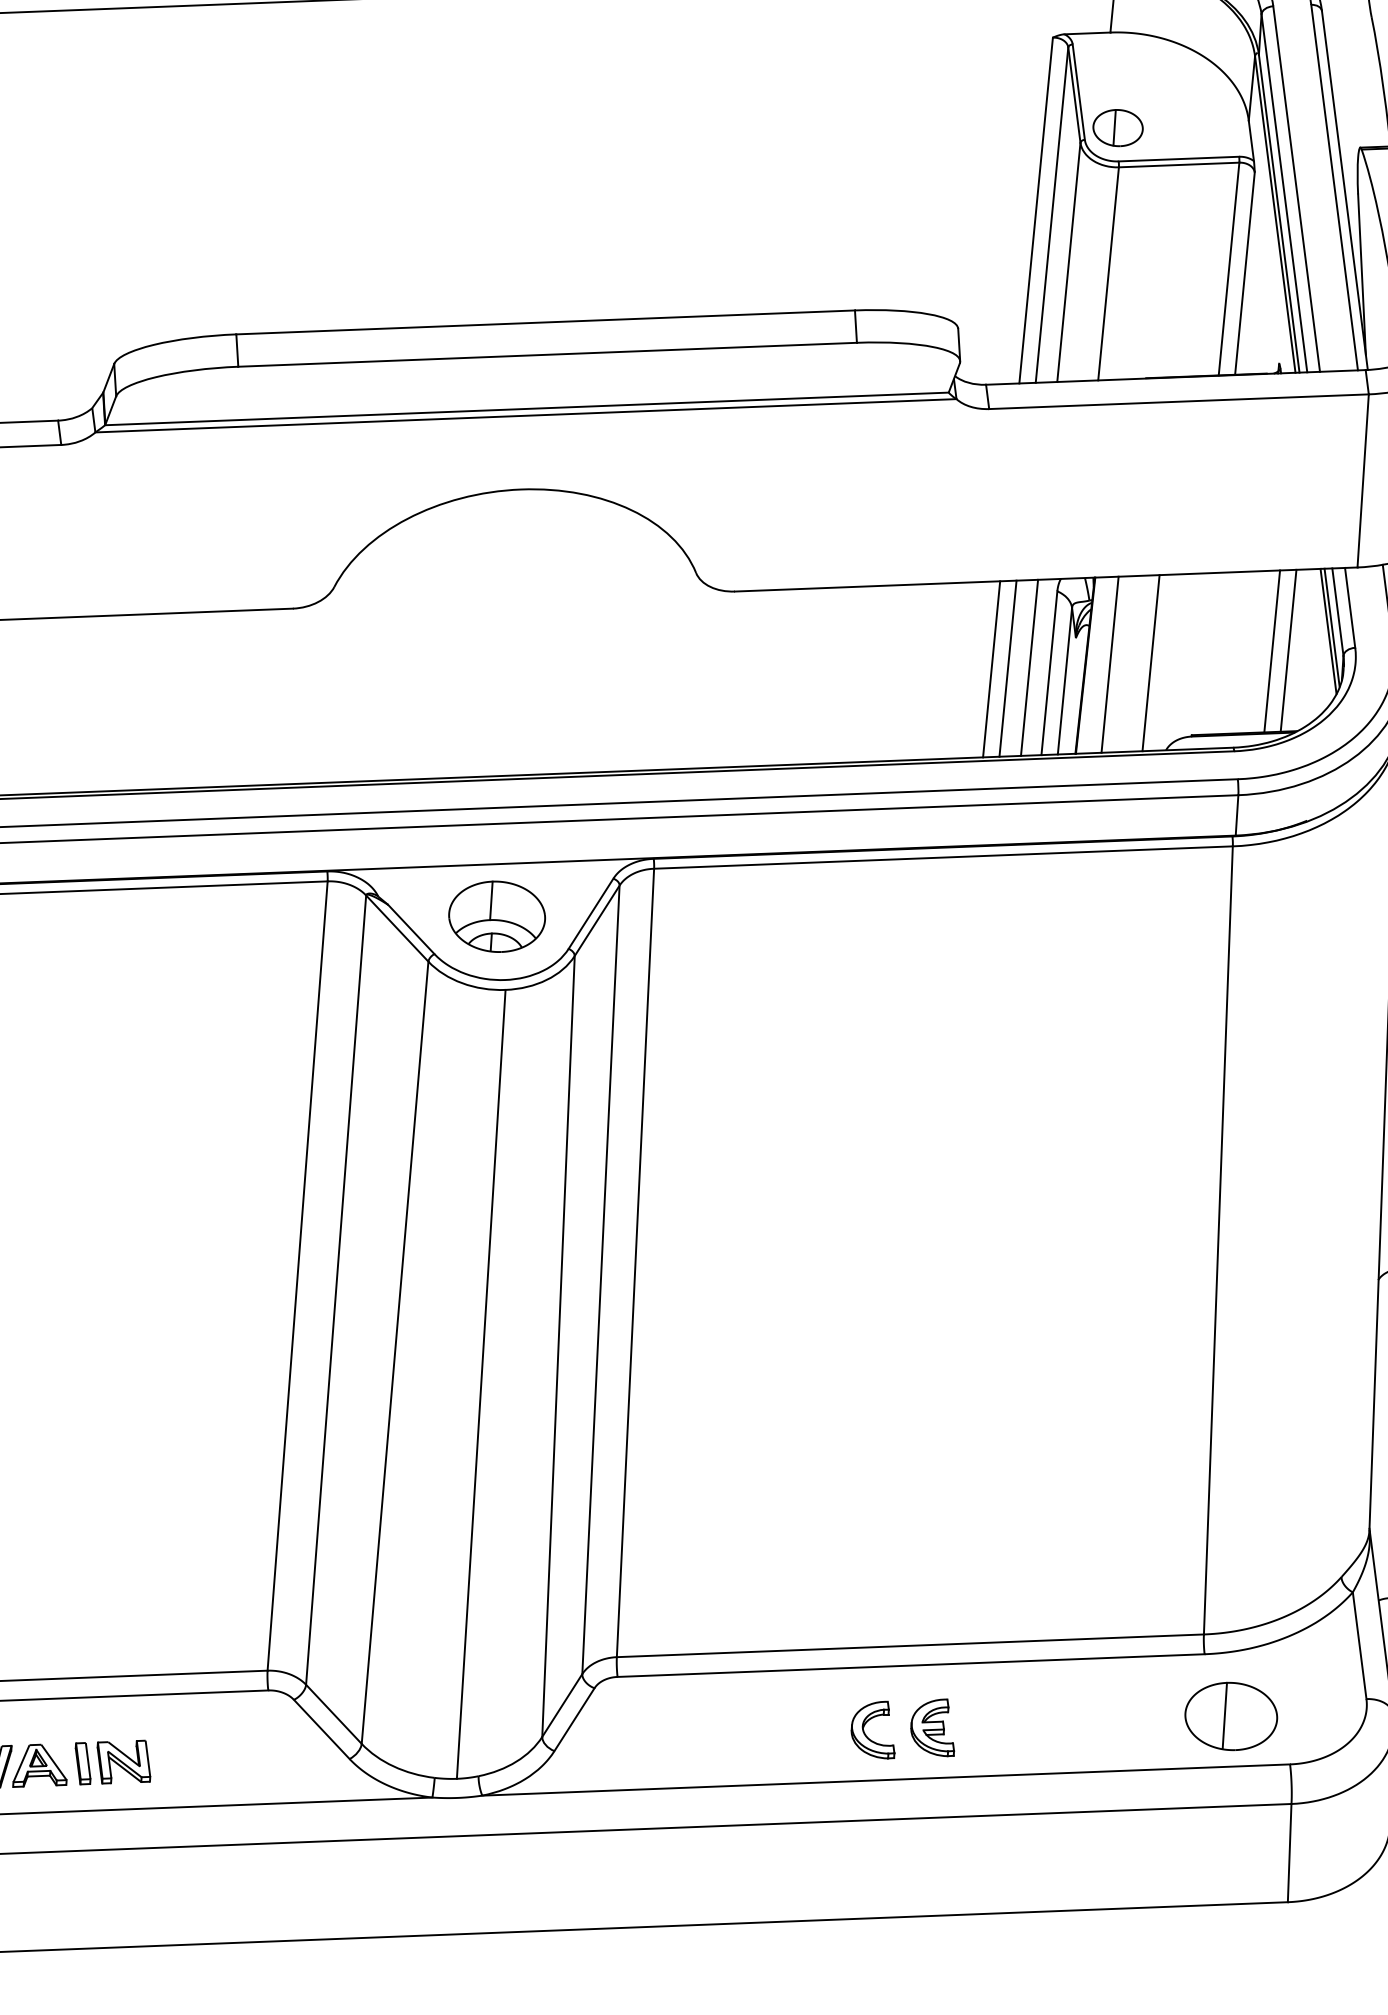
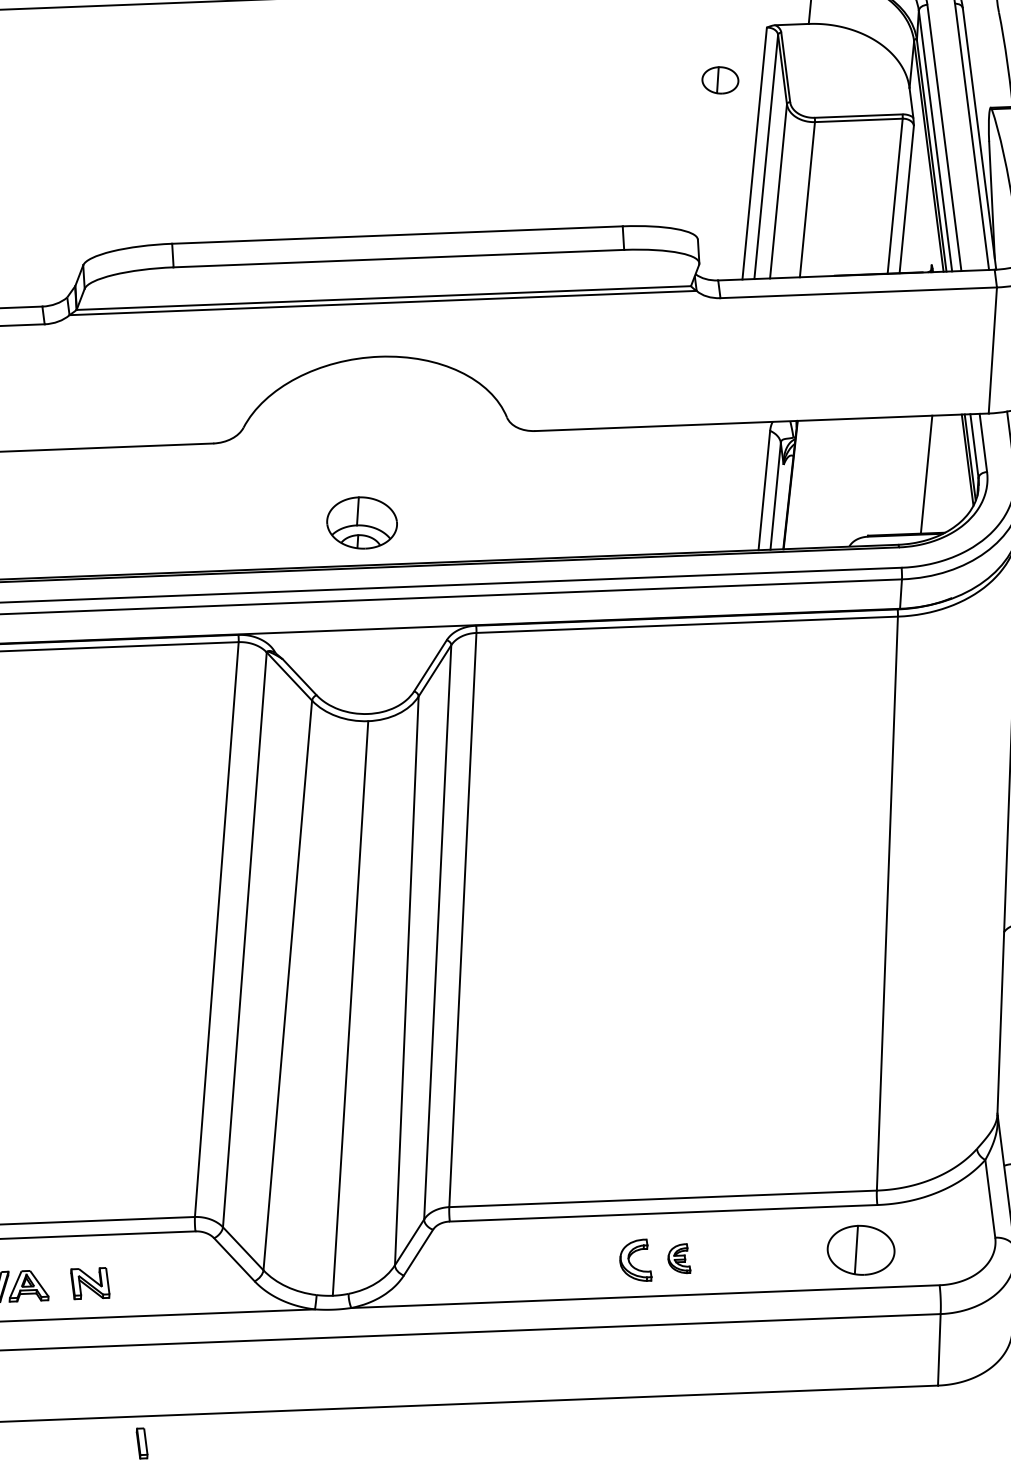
part: (1117, 128) -> (719, 80), moved
line: (1288, 650) -> (938, 473), removed
line: (1150, 663) -> (837, 483), removed
line: (1109, 664) -> (808, 484), removed
line: (1029, 667) -> (749, 486), removed
line: (1007, 668) -> (733, 487), removed
line: (991, 669) -> (722, 487), removed
part: (496, 916) -> (361, 522), moved
part: (1231, 1716) -> (861, 1250), moved
part: (932, 1727) -> (679, 1258), size x0.7
part: (82, 1763) -> (141, 1443), moved

